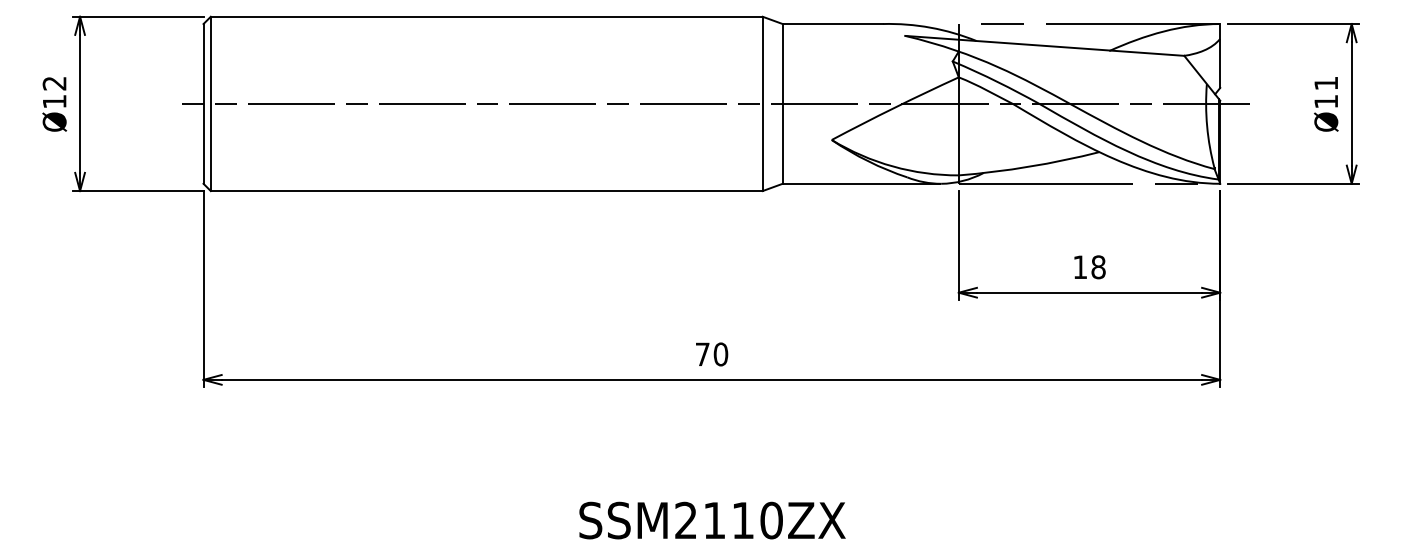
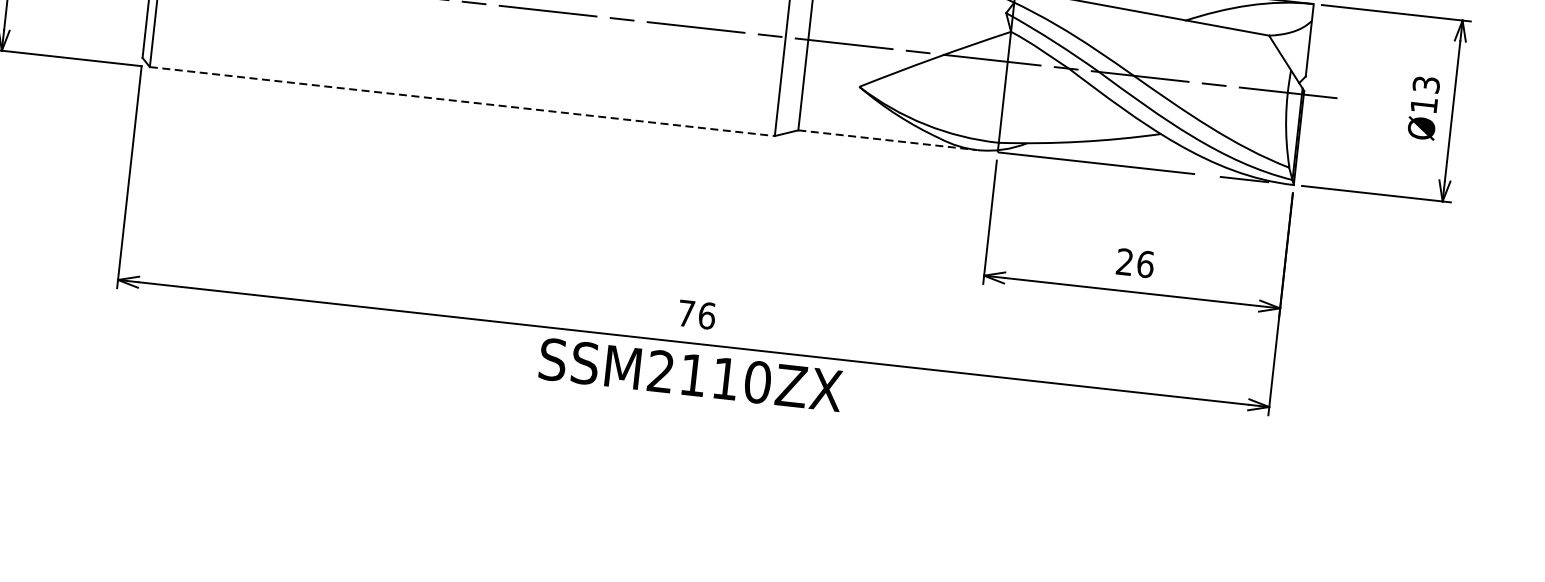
text: (1326, 83) -> (1426, 84), Ø11 -> Ø13
line: (861, 183) -> (887, 139), solid -> dashed
line: (486, 191) -> (461, 102), solid -> dashed
text: (1089, 267) -> (1135, 263), 18 -> 26
text: (720, 354) -> (706, 315), 70 -> 76
text: (712, 520) -> (690, 374), moved

